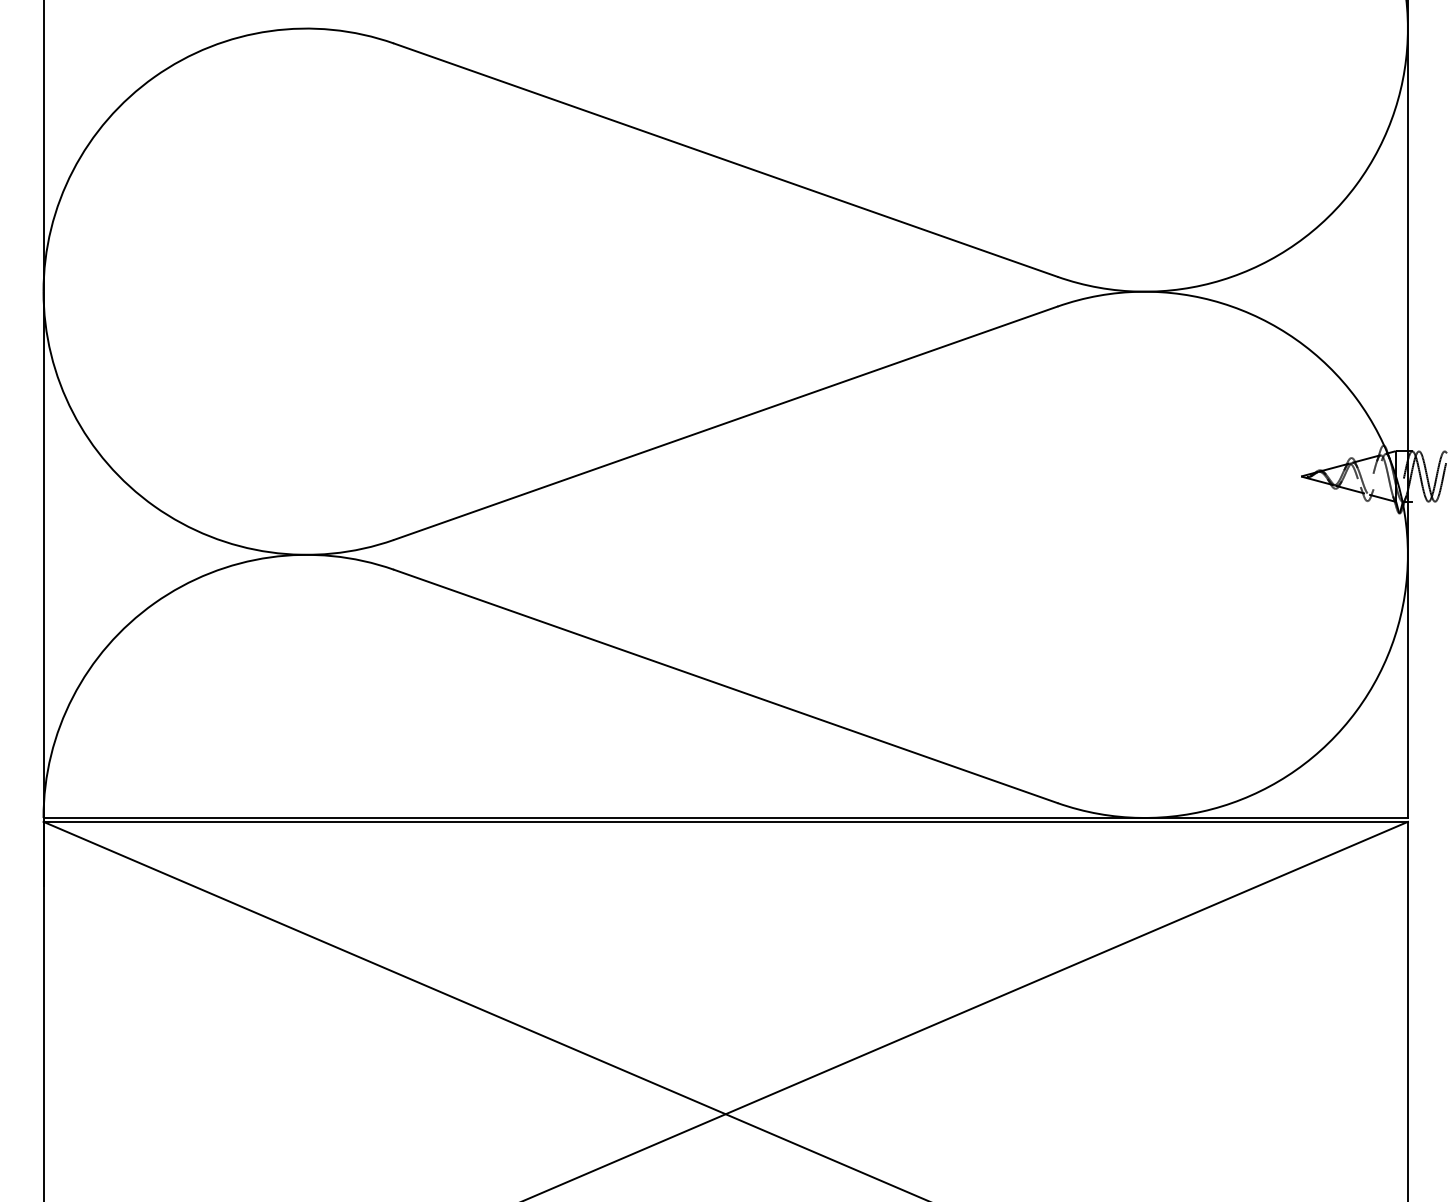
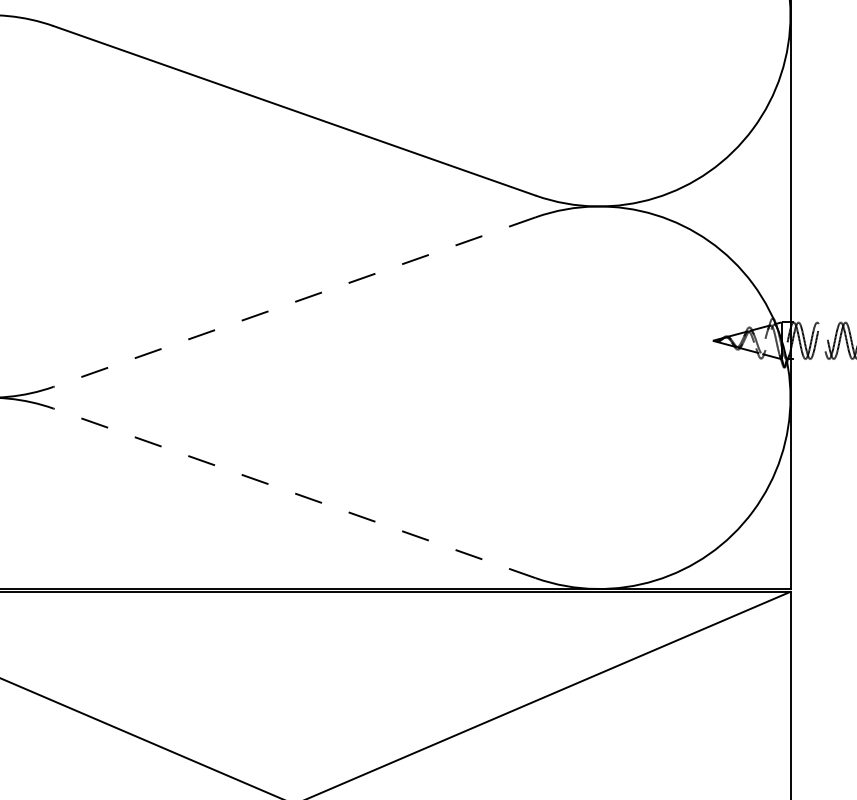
line: (725, 423) -> (294, 302), solid -> dashed
line: (725, 686) -> (294, 493), solid -> dashed

